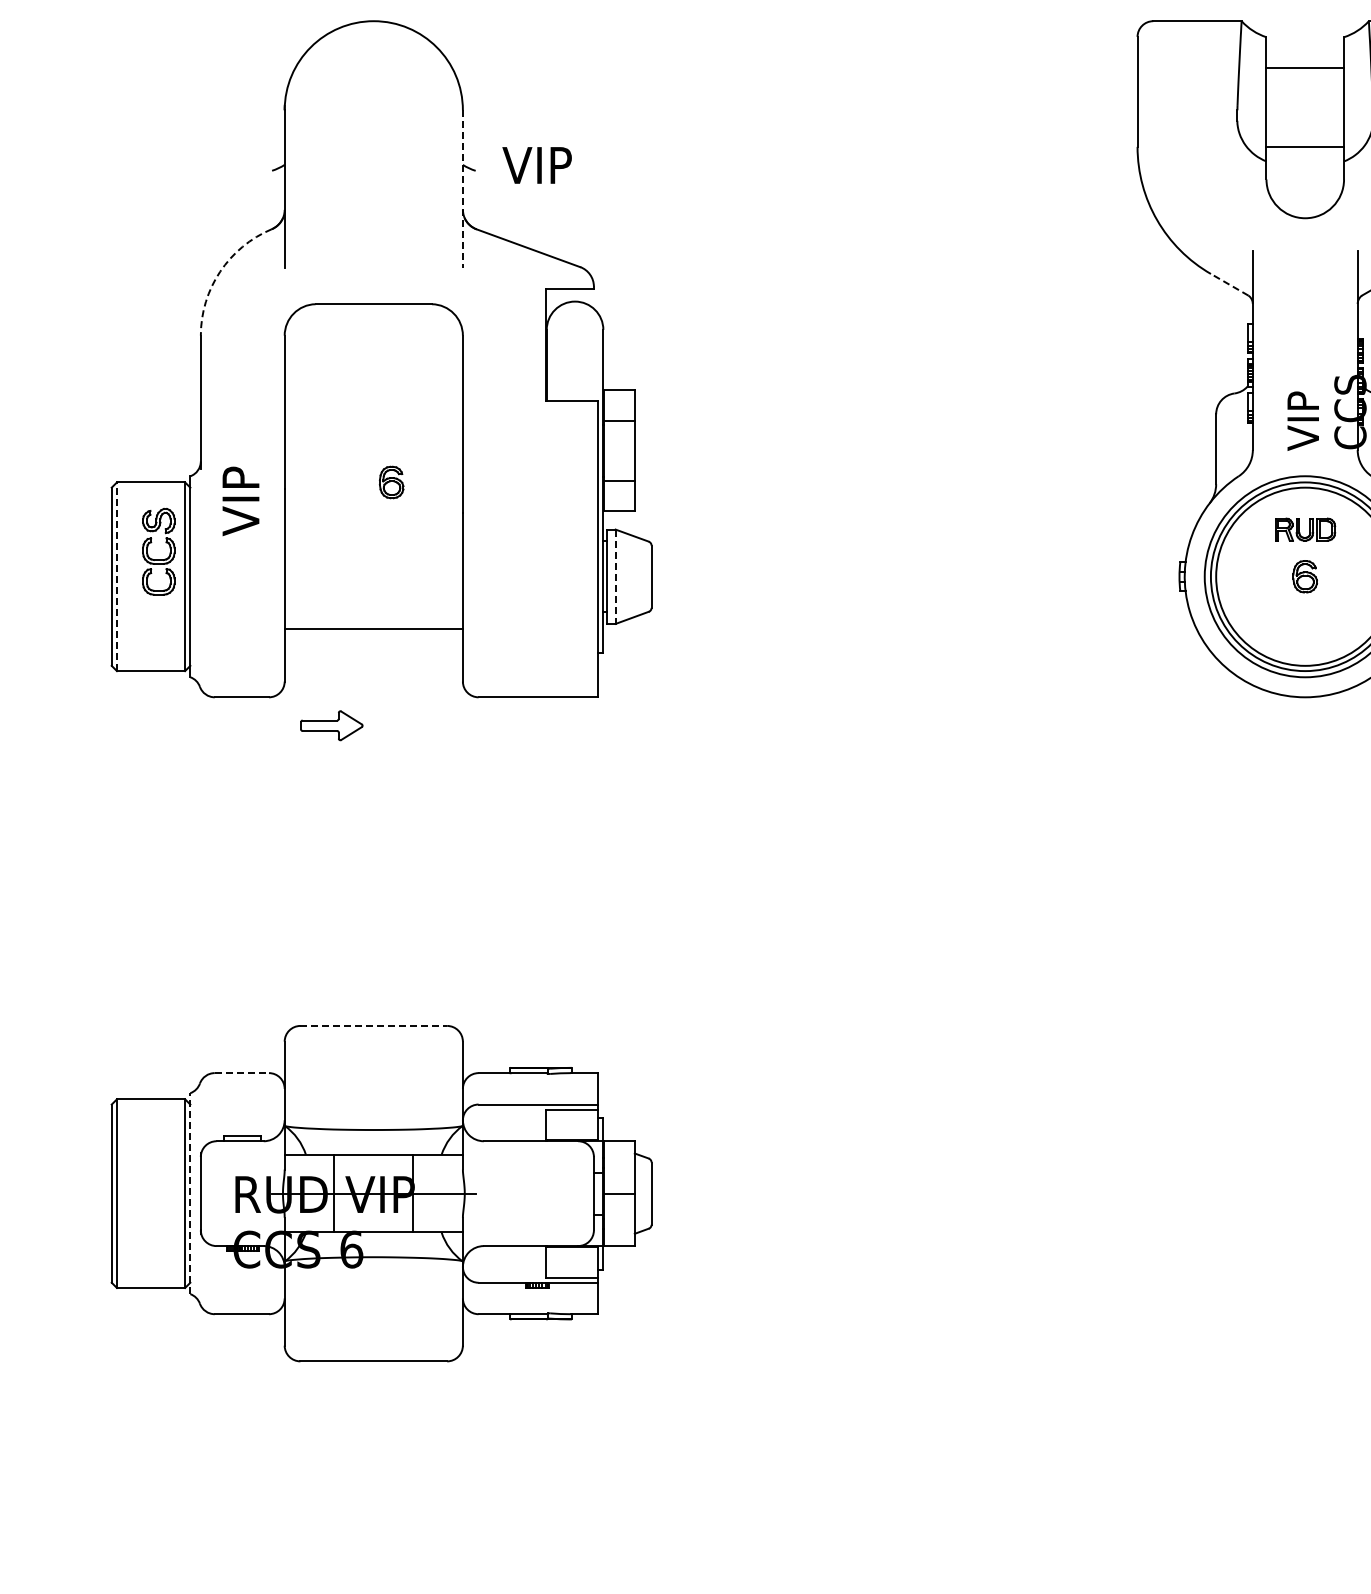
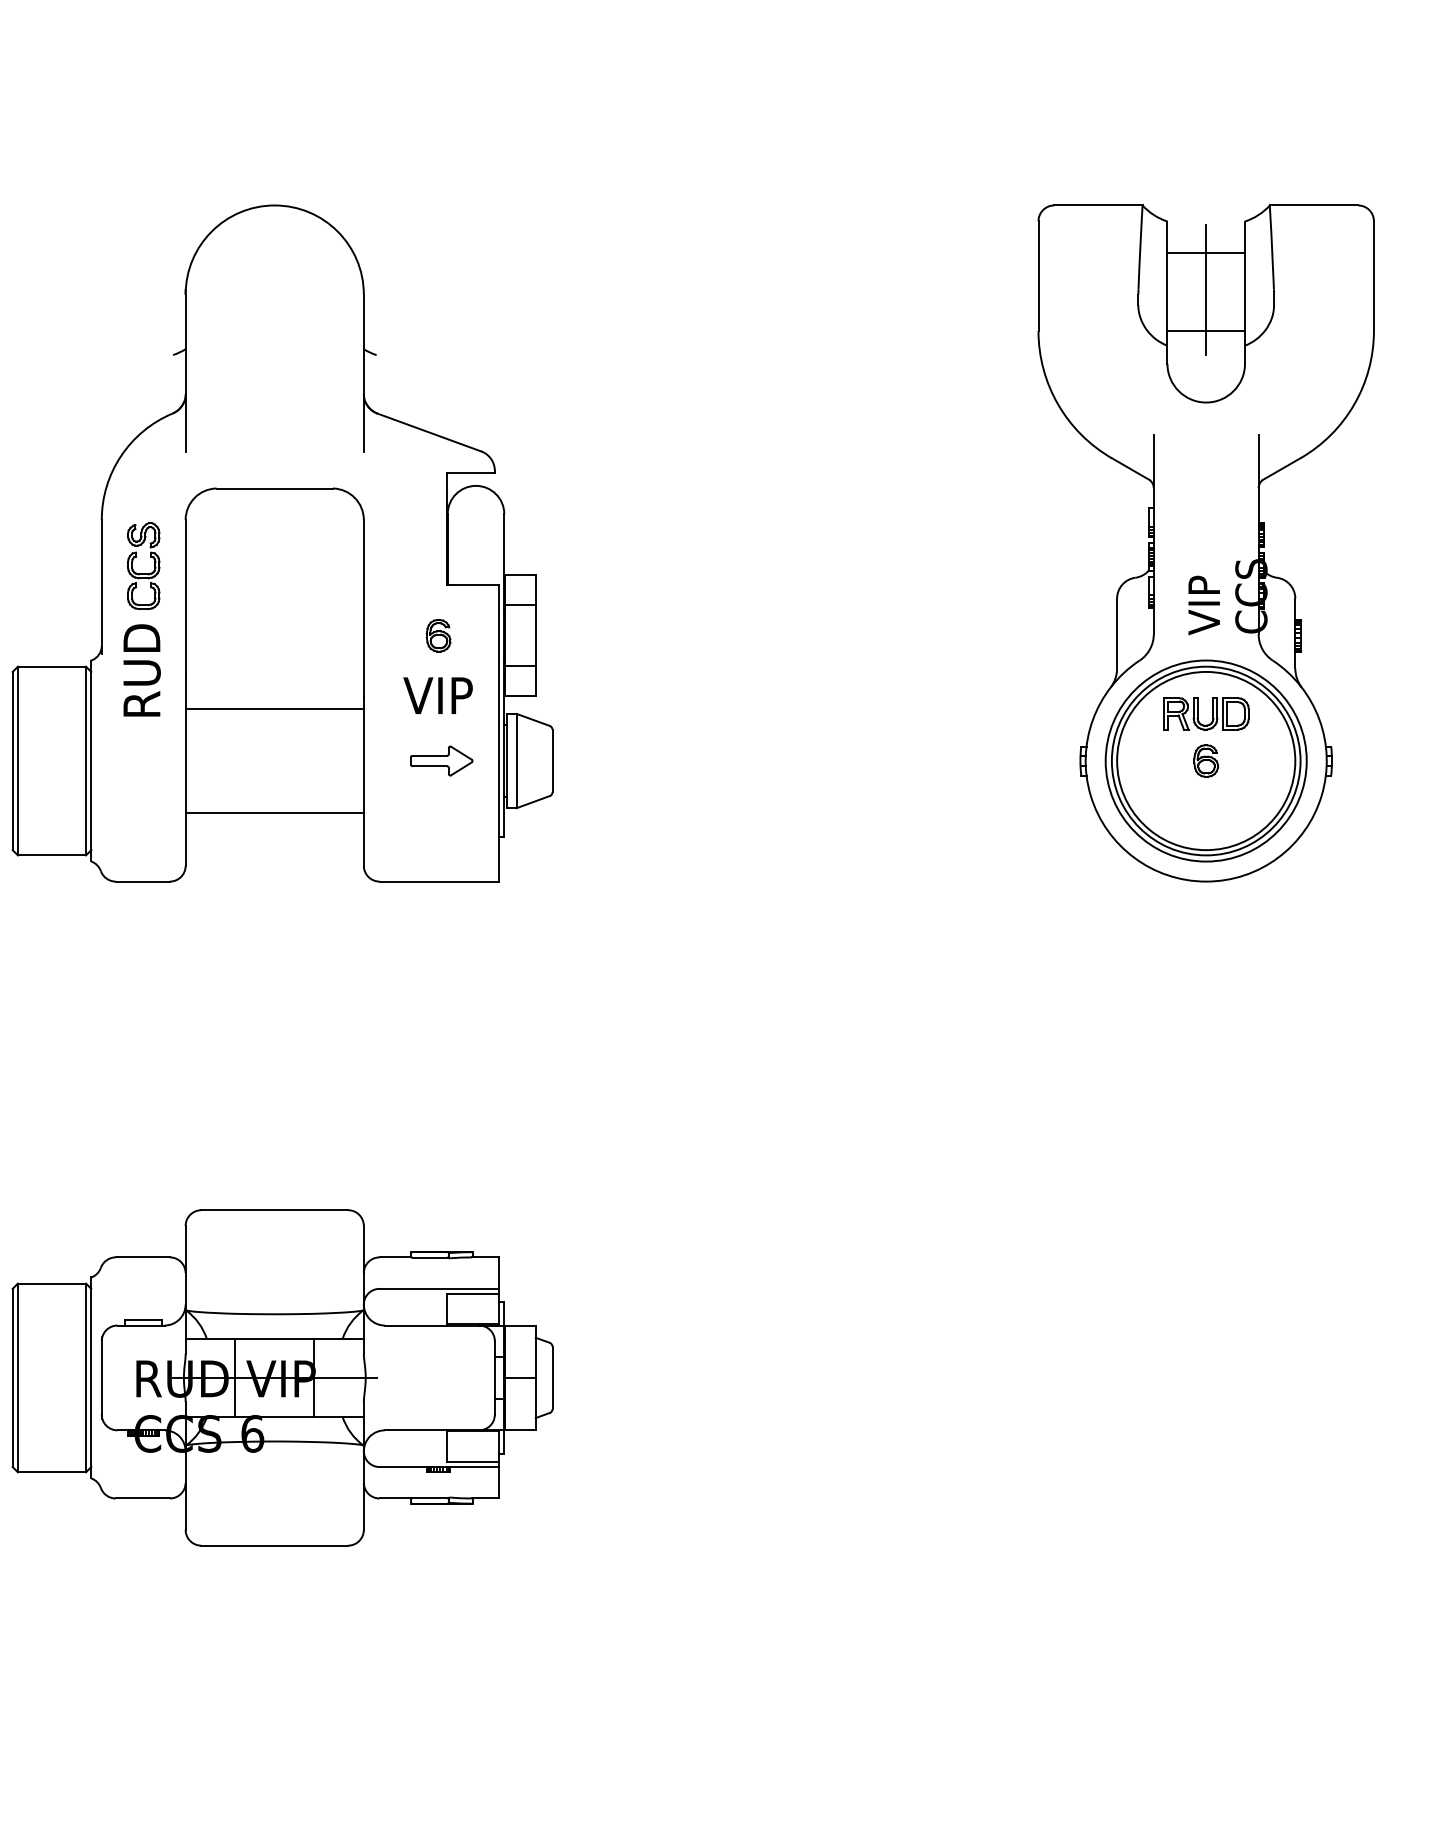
line: (1305, 105) -> (1206, 289), added
text: (536, 165) -> (437, 695), moved
line: (462, 189) -> (363, 373), dashed -> solid
arc: (220, 272) -> (121, 456), dashed -> solid
line: (1229, 285) -> (1130, 469), dashed -> solid
part: (391, 482) -> (438, 635), moved
text: (240, 488) -> (141, 672), VIP -> RUD
line: (373, 524) -> (274, 708), added
part: (1305, 529) -> (1206, 713), size x1.43
part: (158, 559) -> (143, 573), moved
line: (116, 576) -> (17, 760), dashed -> solid
line: (615, 577) -> (516, 761), dashed -> solid
part: (331, 725) -> (441, 760), moved
line: (374, 1026) -> (275, 1210), dashed -> solid
line: (242, 1073) -> (143, 1257), dashed -> solid
line: (190, 1193) -> (91, 1377), dashed -> solid

